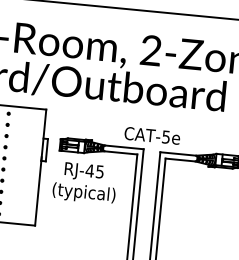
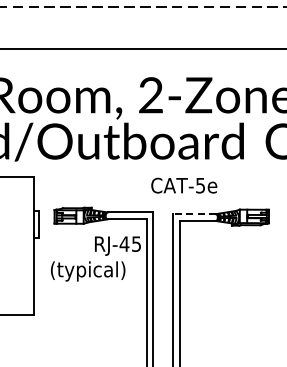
text: (152, 135) -> (184, 185), moved
line: (178, 154) -> (194, 214), solid -> dashed
text: (83, 171) -> (117, 245), moved

